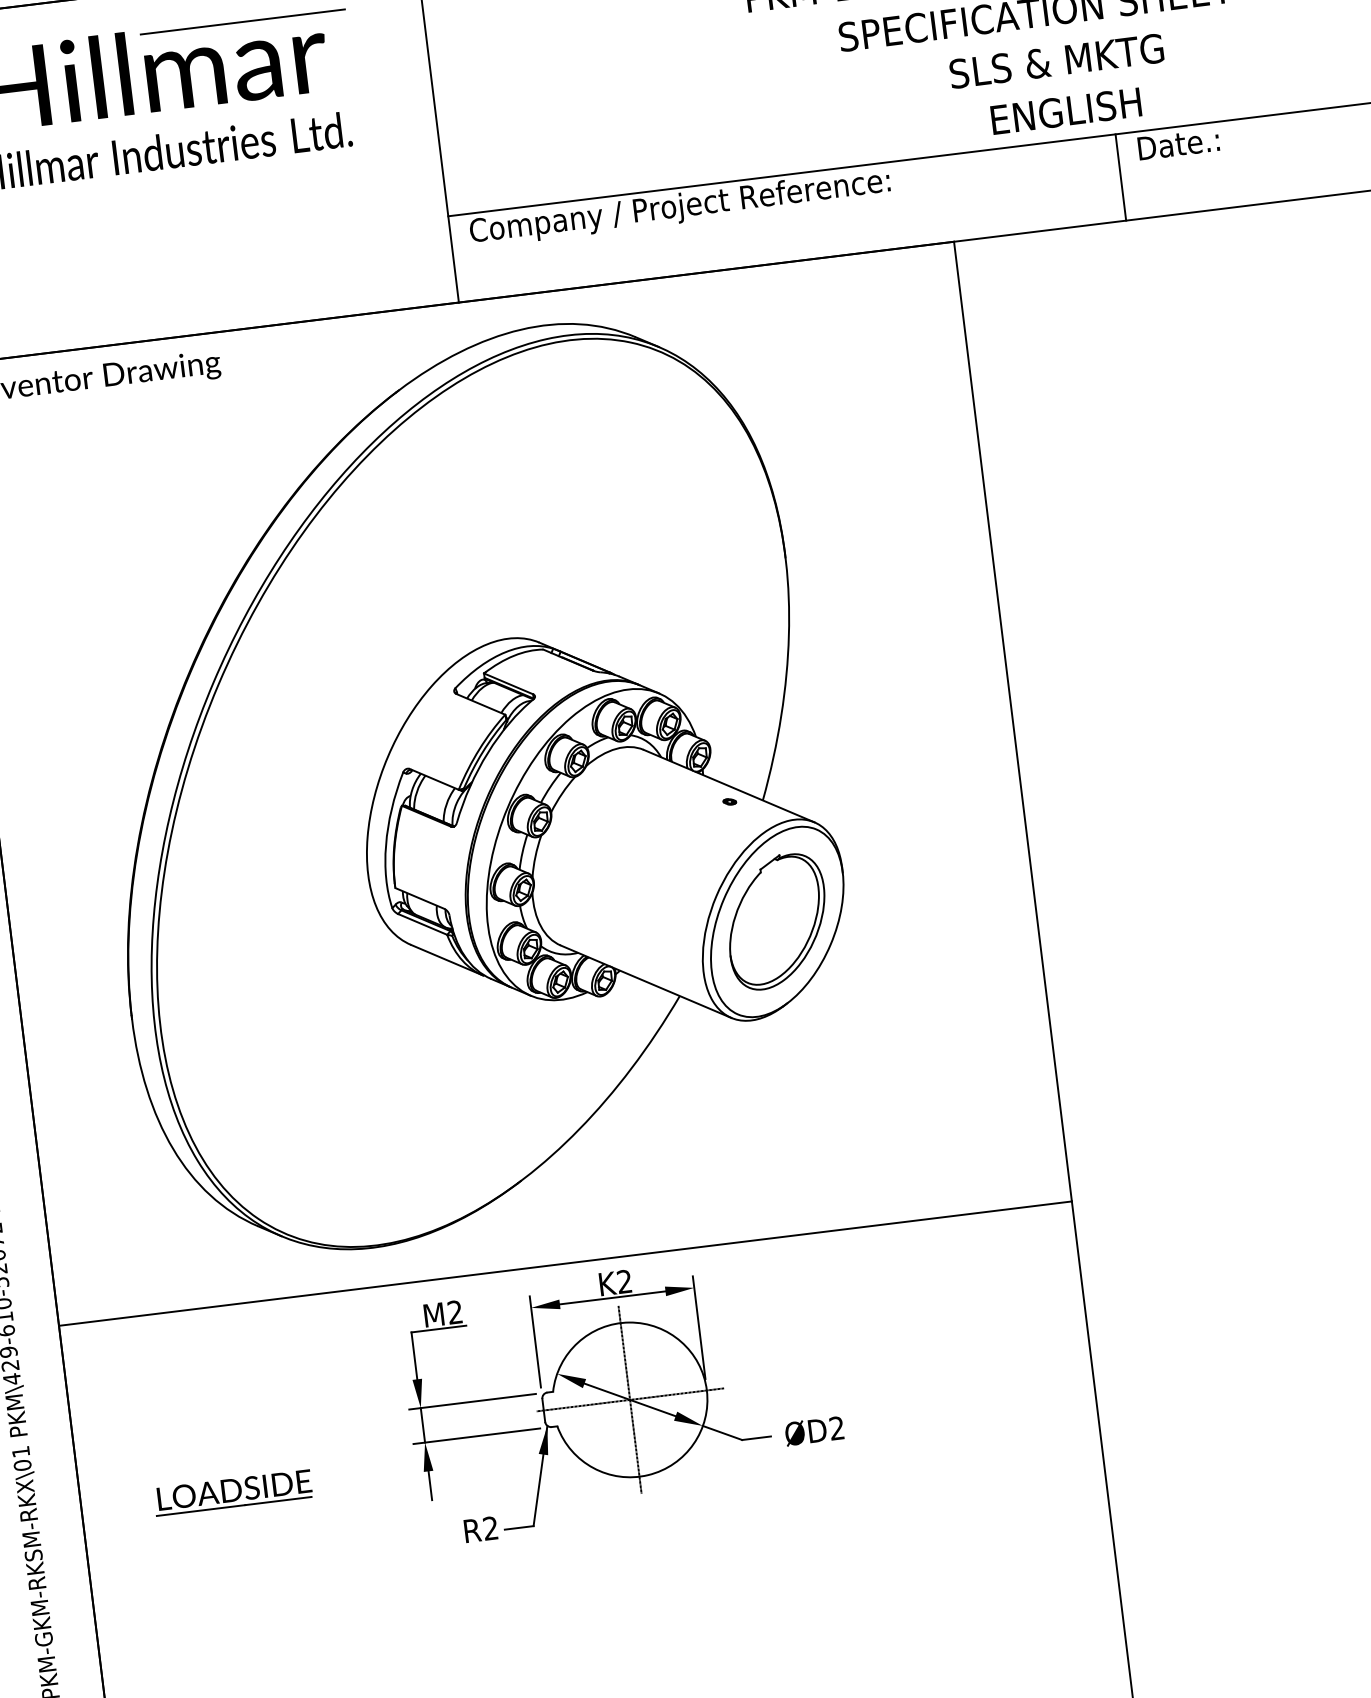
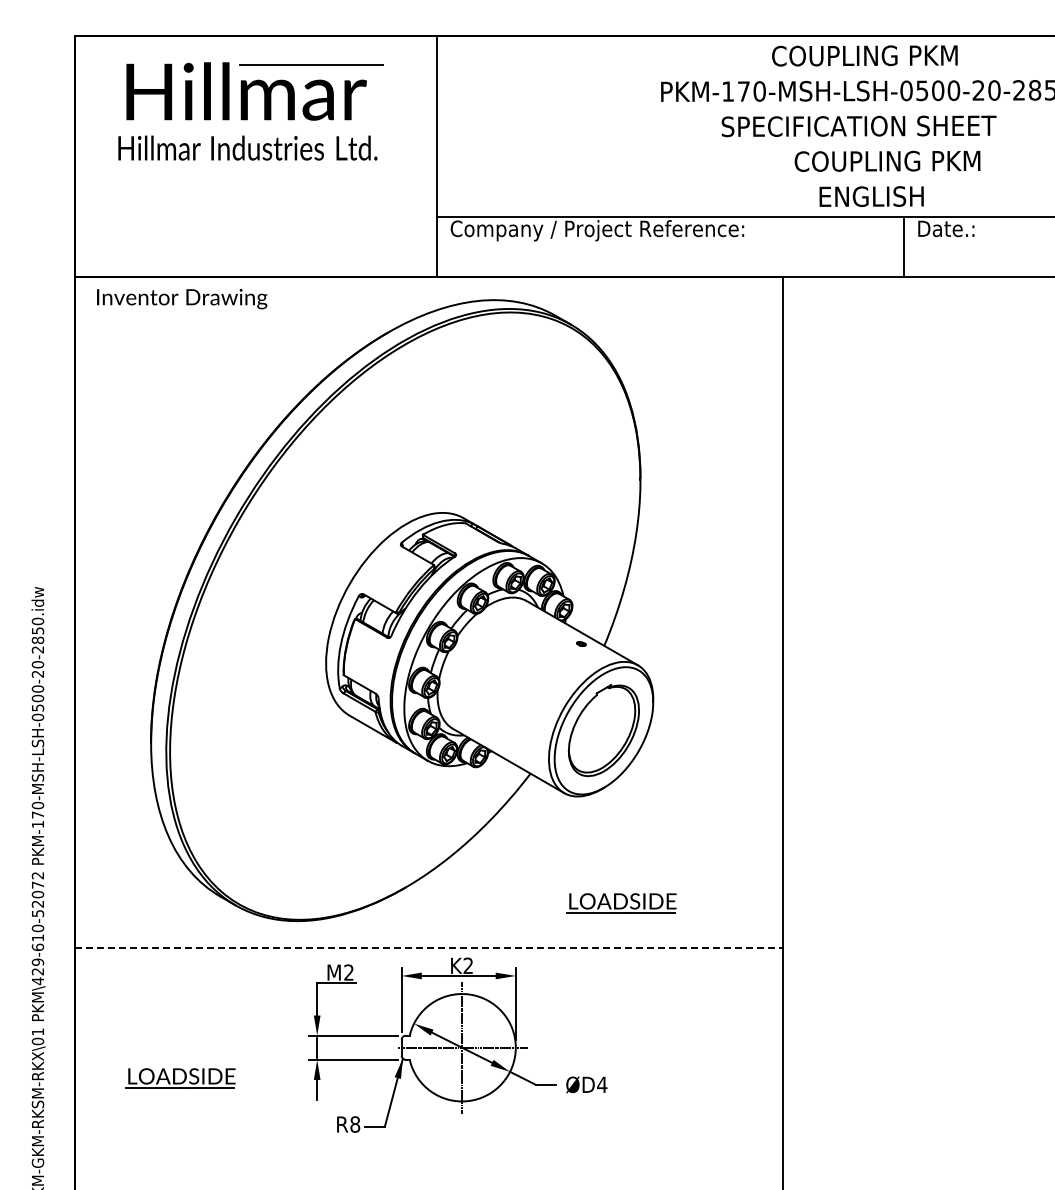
text: (1082, 56) -> (887, 160), SLS & MKTG -> COUPLING PKM
part: (832, 1165) -> (621, 903), added
line: (566, 1263) -> (429, 948), solid -> dashed
text: (837, 1427) -> (602, 1084), ØD2 -> ØD4
text: (491, 1528) -> (355, 1124), R2 -> R8

